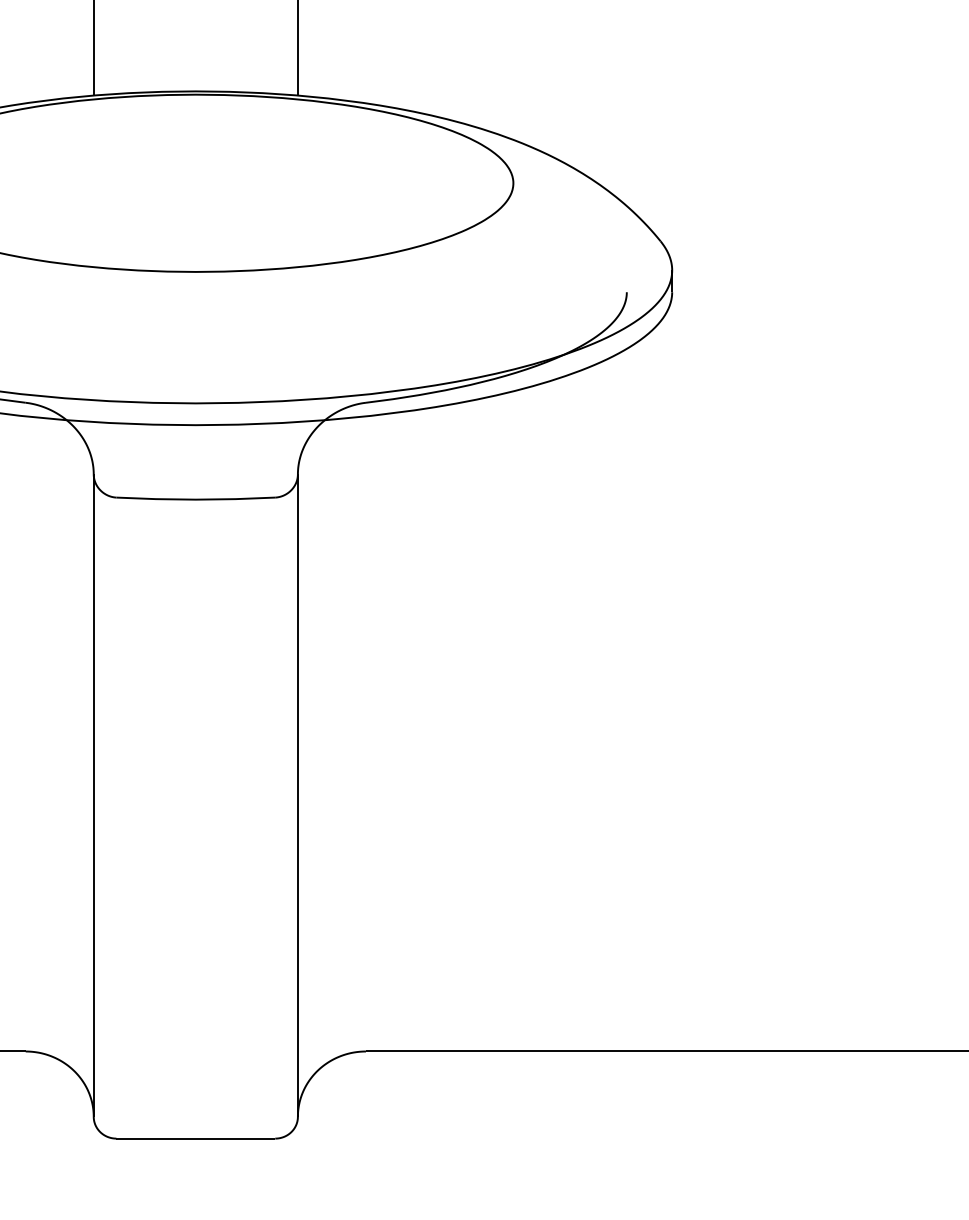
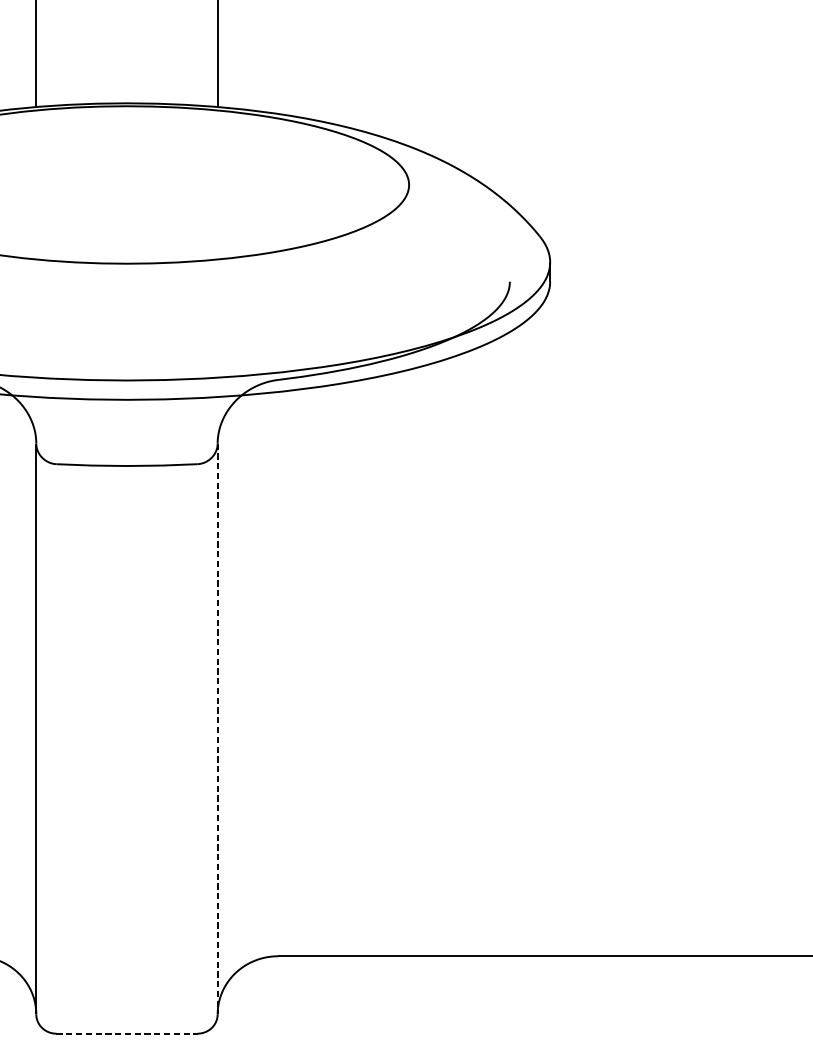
line: (297, 796) -> (217, 729), solid -> dashed
line: (196, 1138) -> (127, 1033), solid -> dashed

